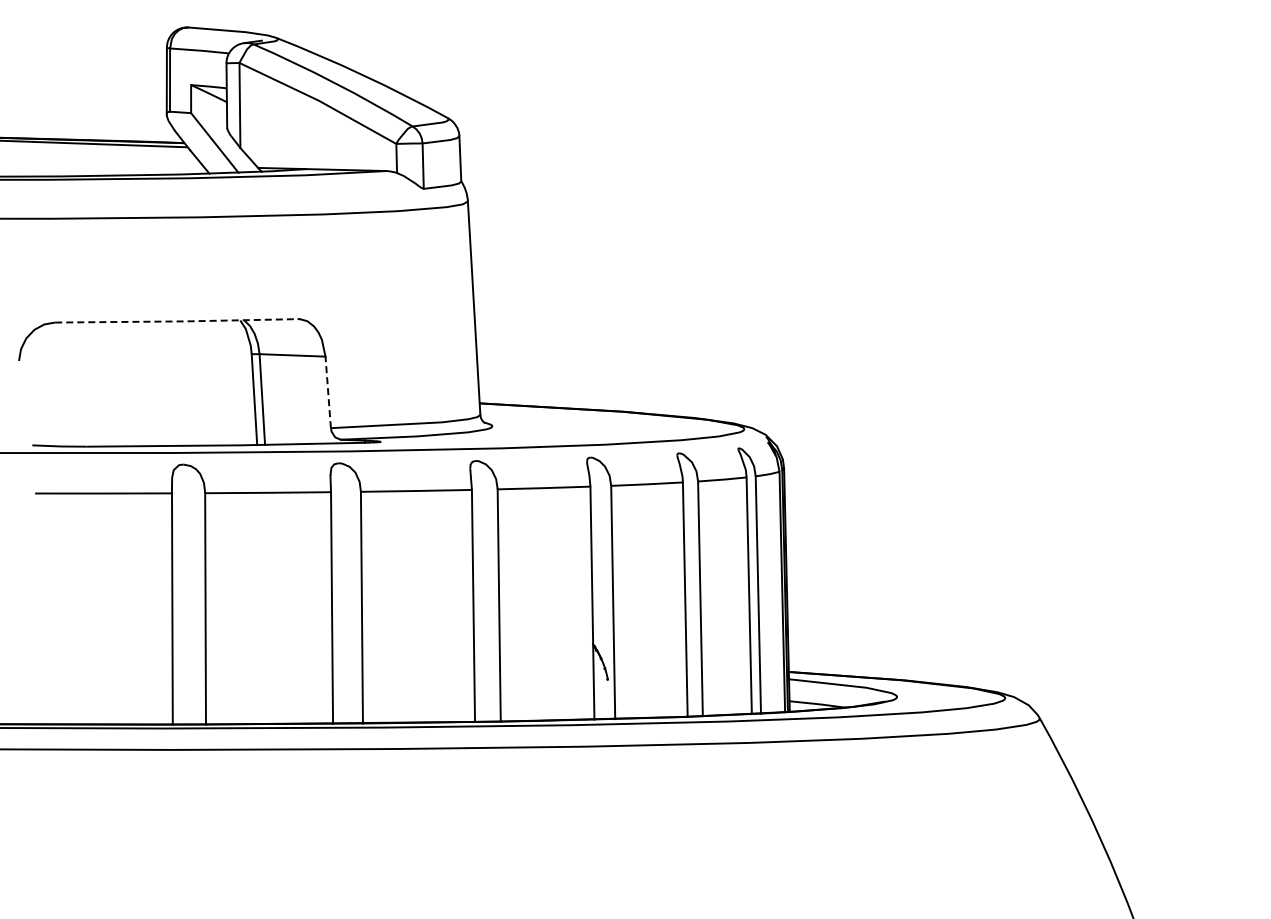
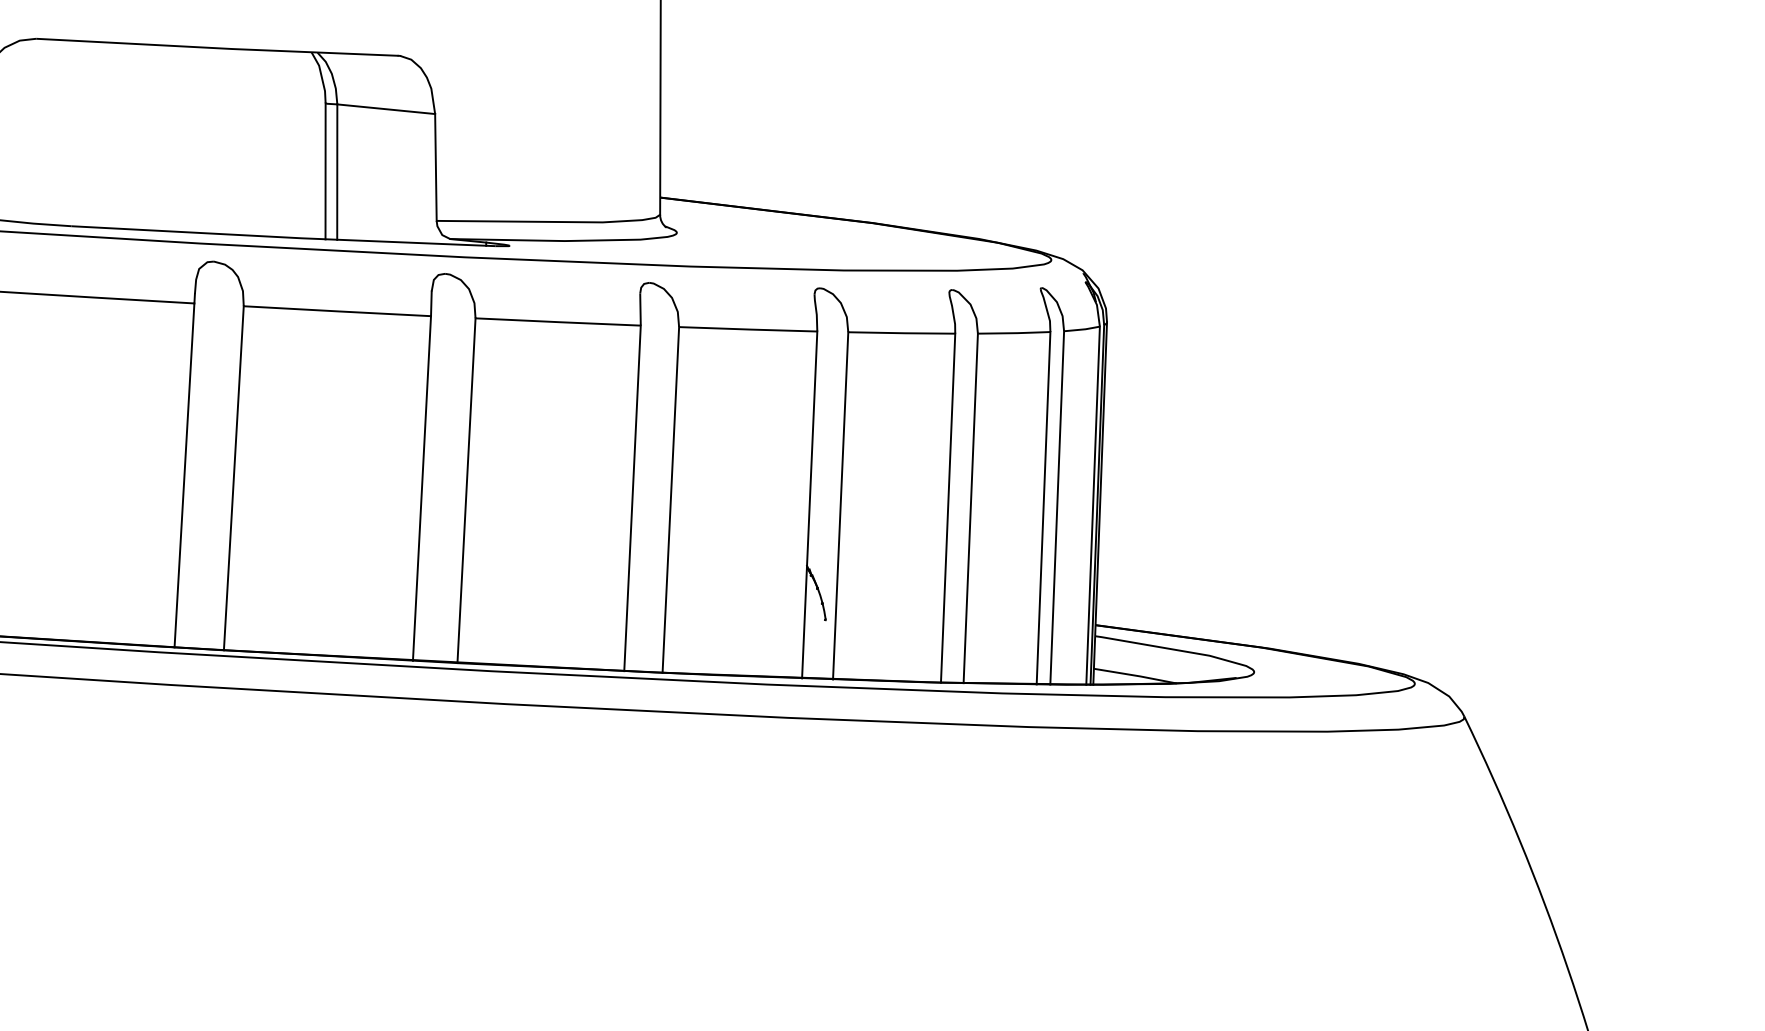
line: (177, 321) -> (218, 48), dashed -> solid
line: (328, 392) -> (436, 167), dashed -> solid

